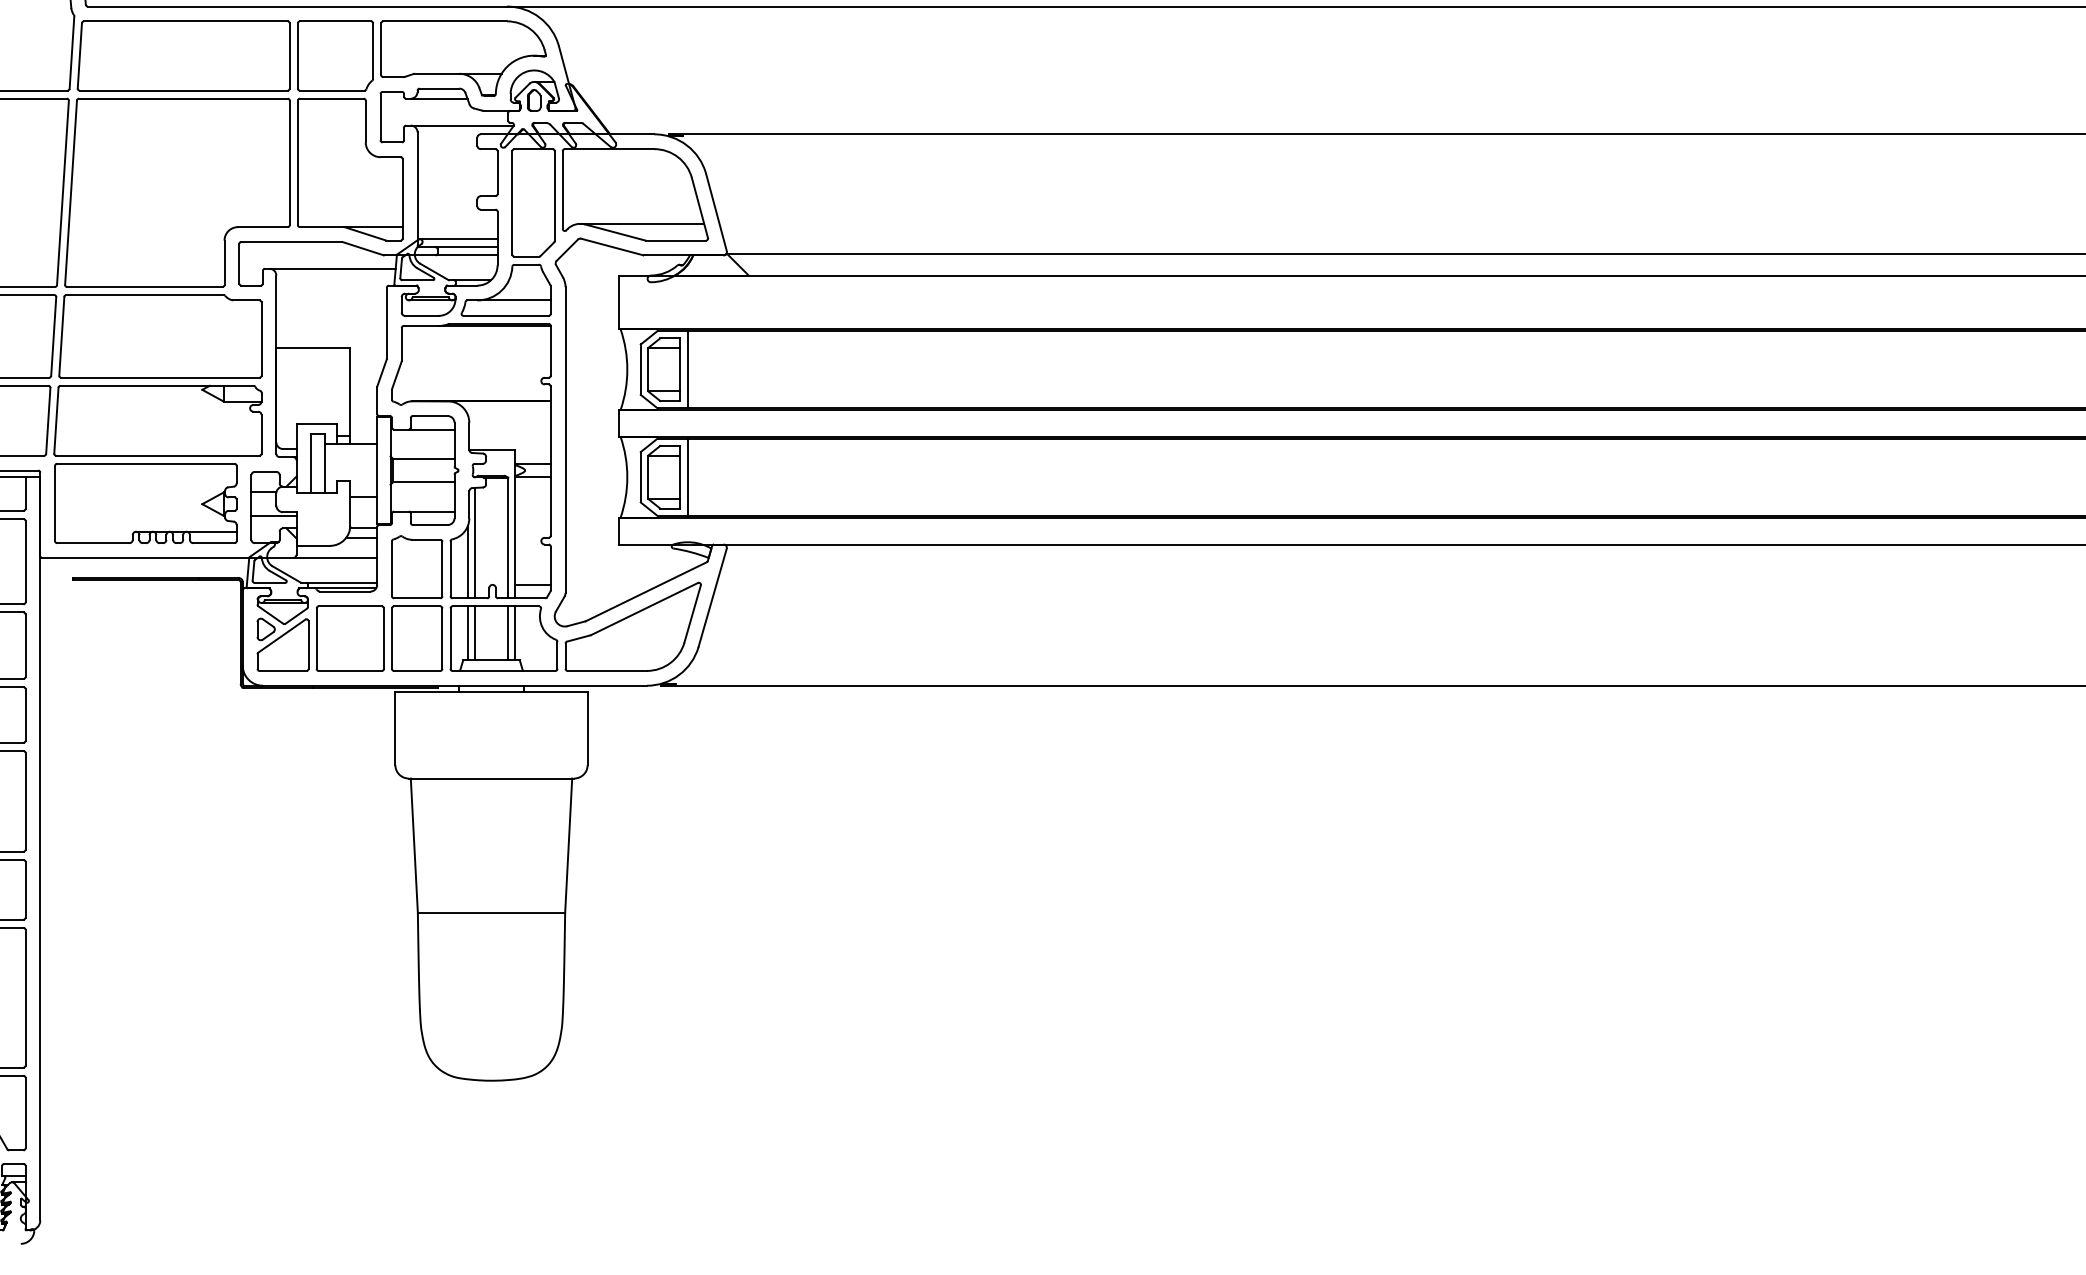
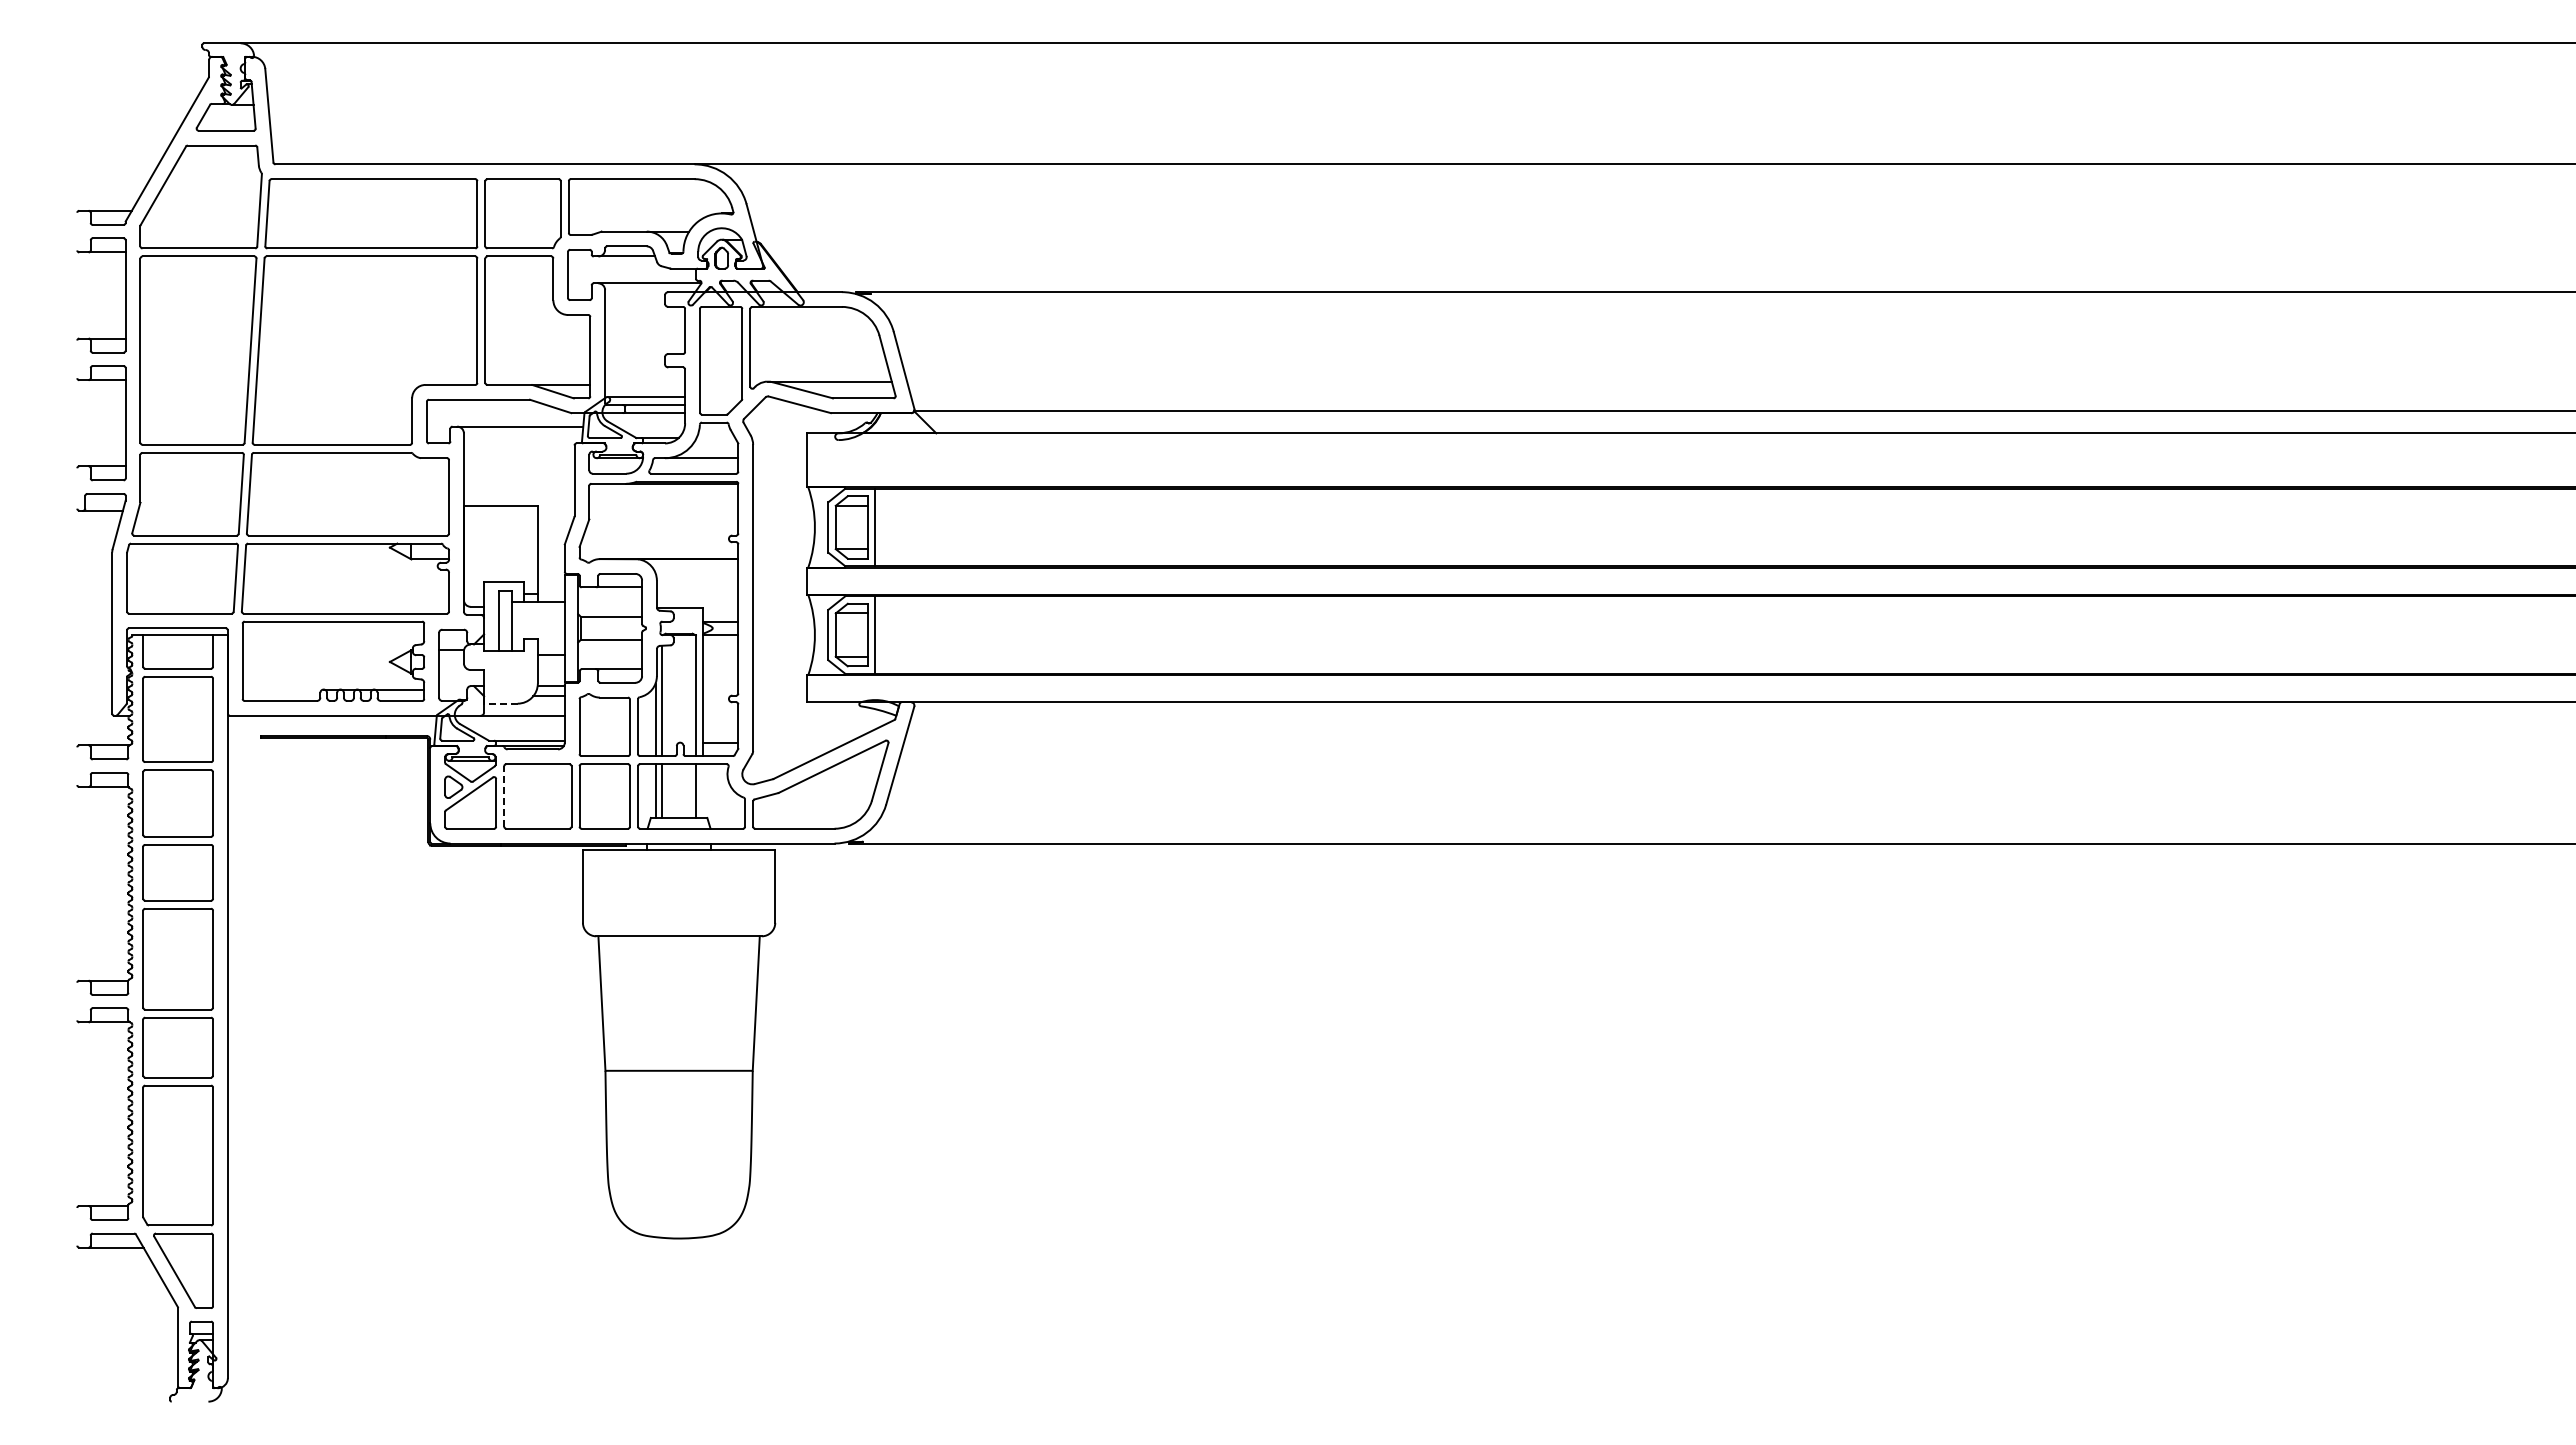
line: (273, 515) -> (461, 673), removed
line: (312, 545) -> (500, 703), solid -> dashed
line: (514, 632) -> (702, 790), removed
line: (316, 637) -> (504, 795), solid -> dashed

